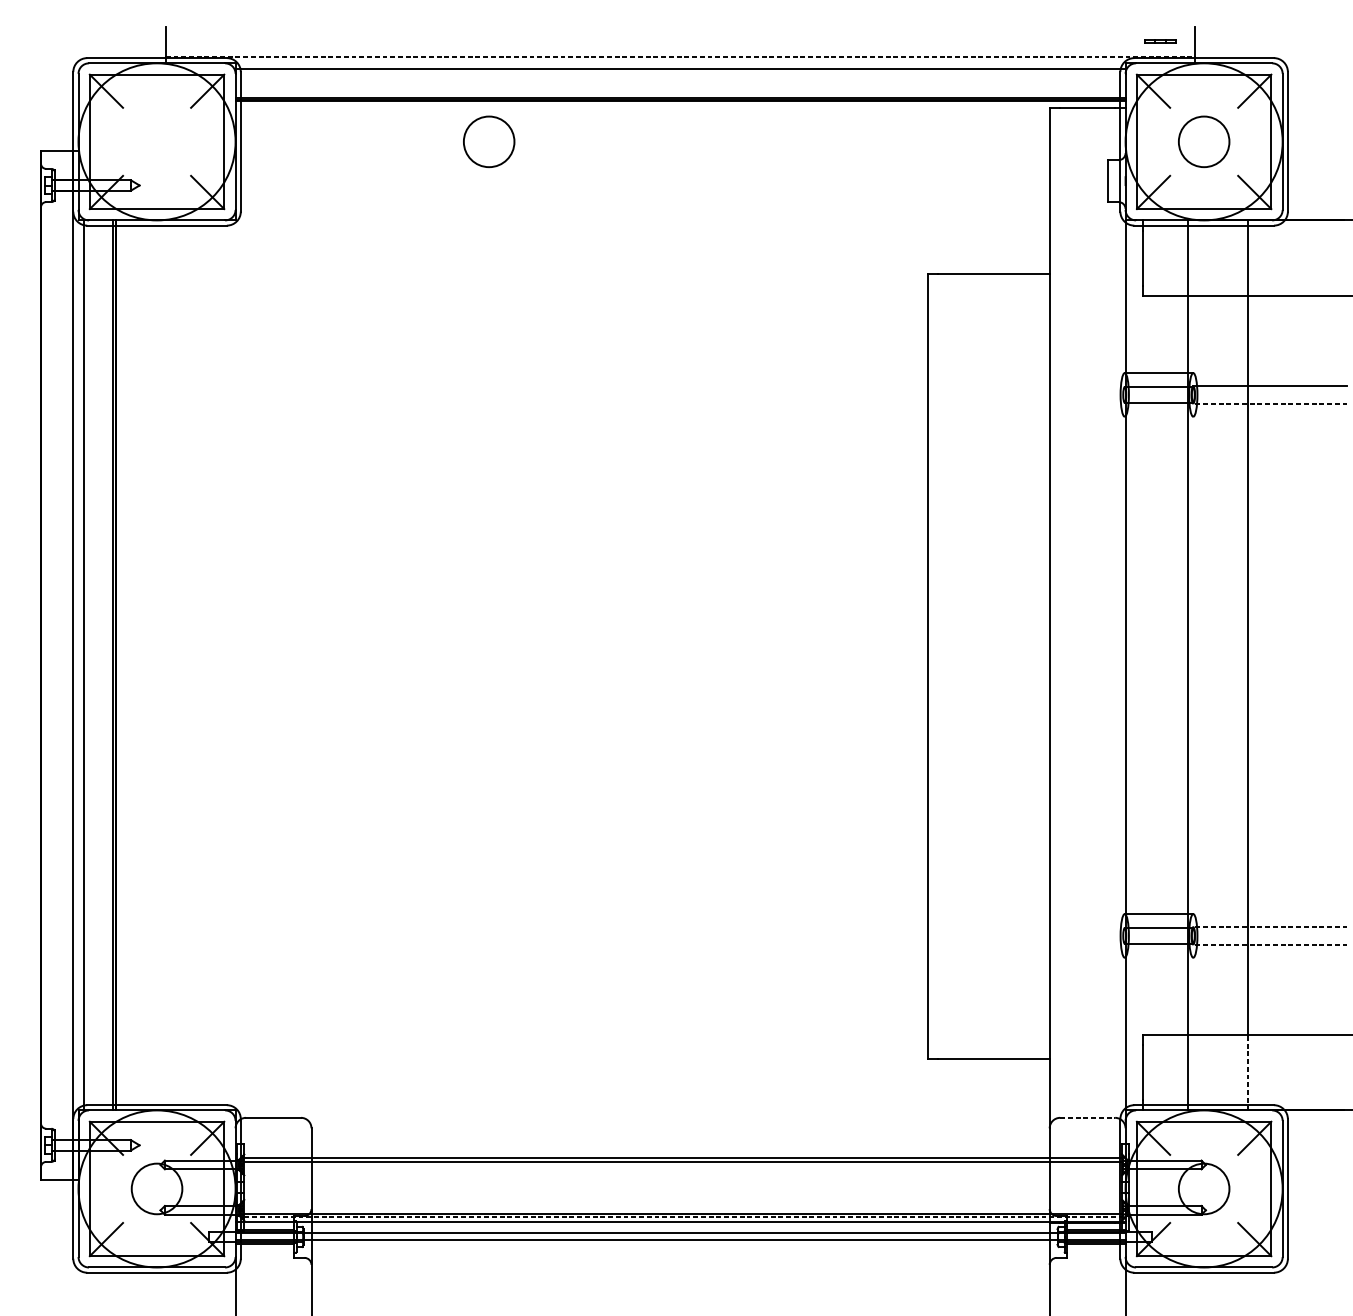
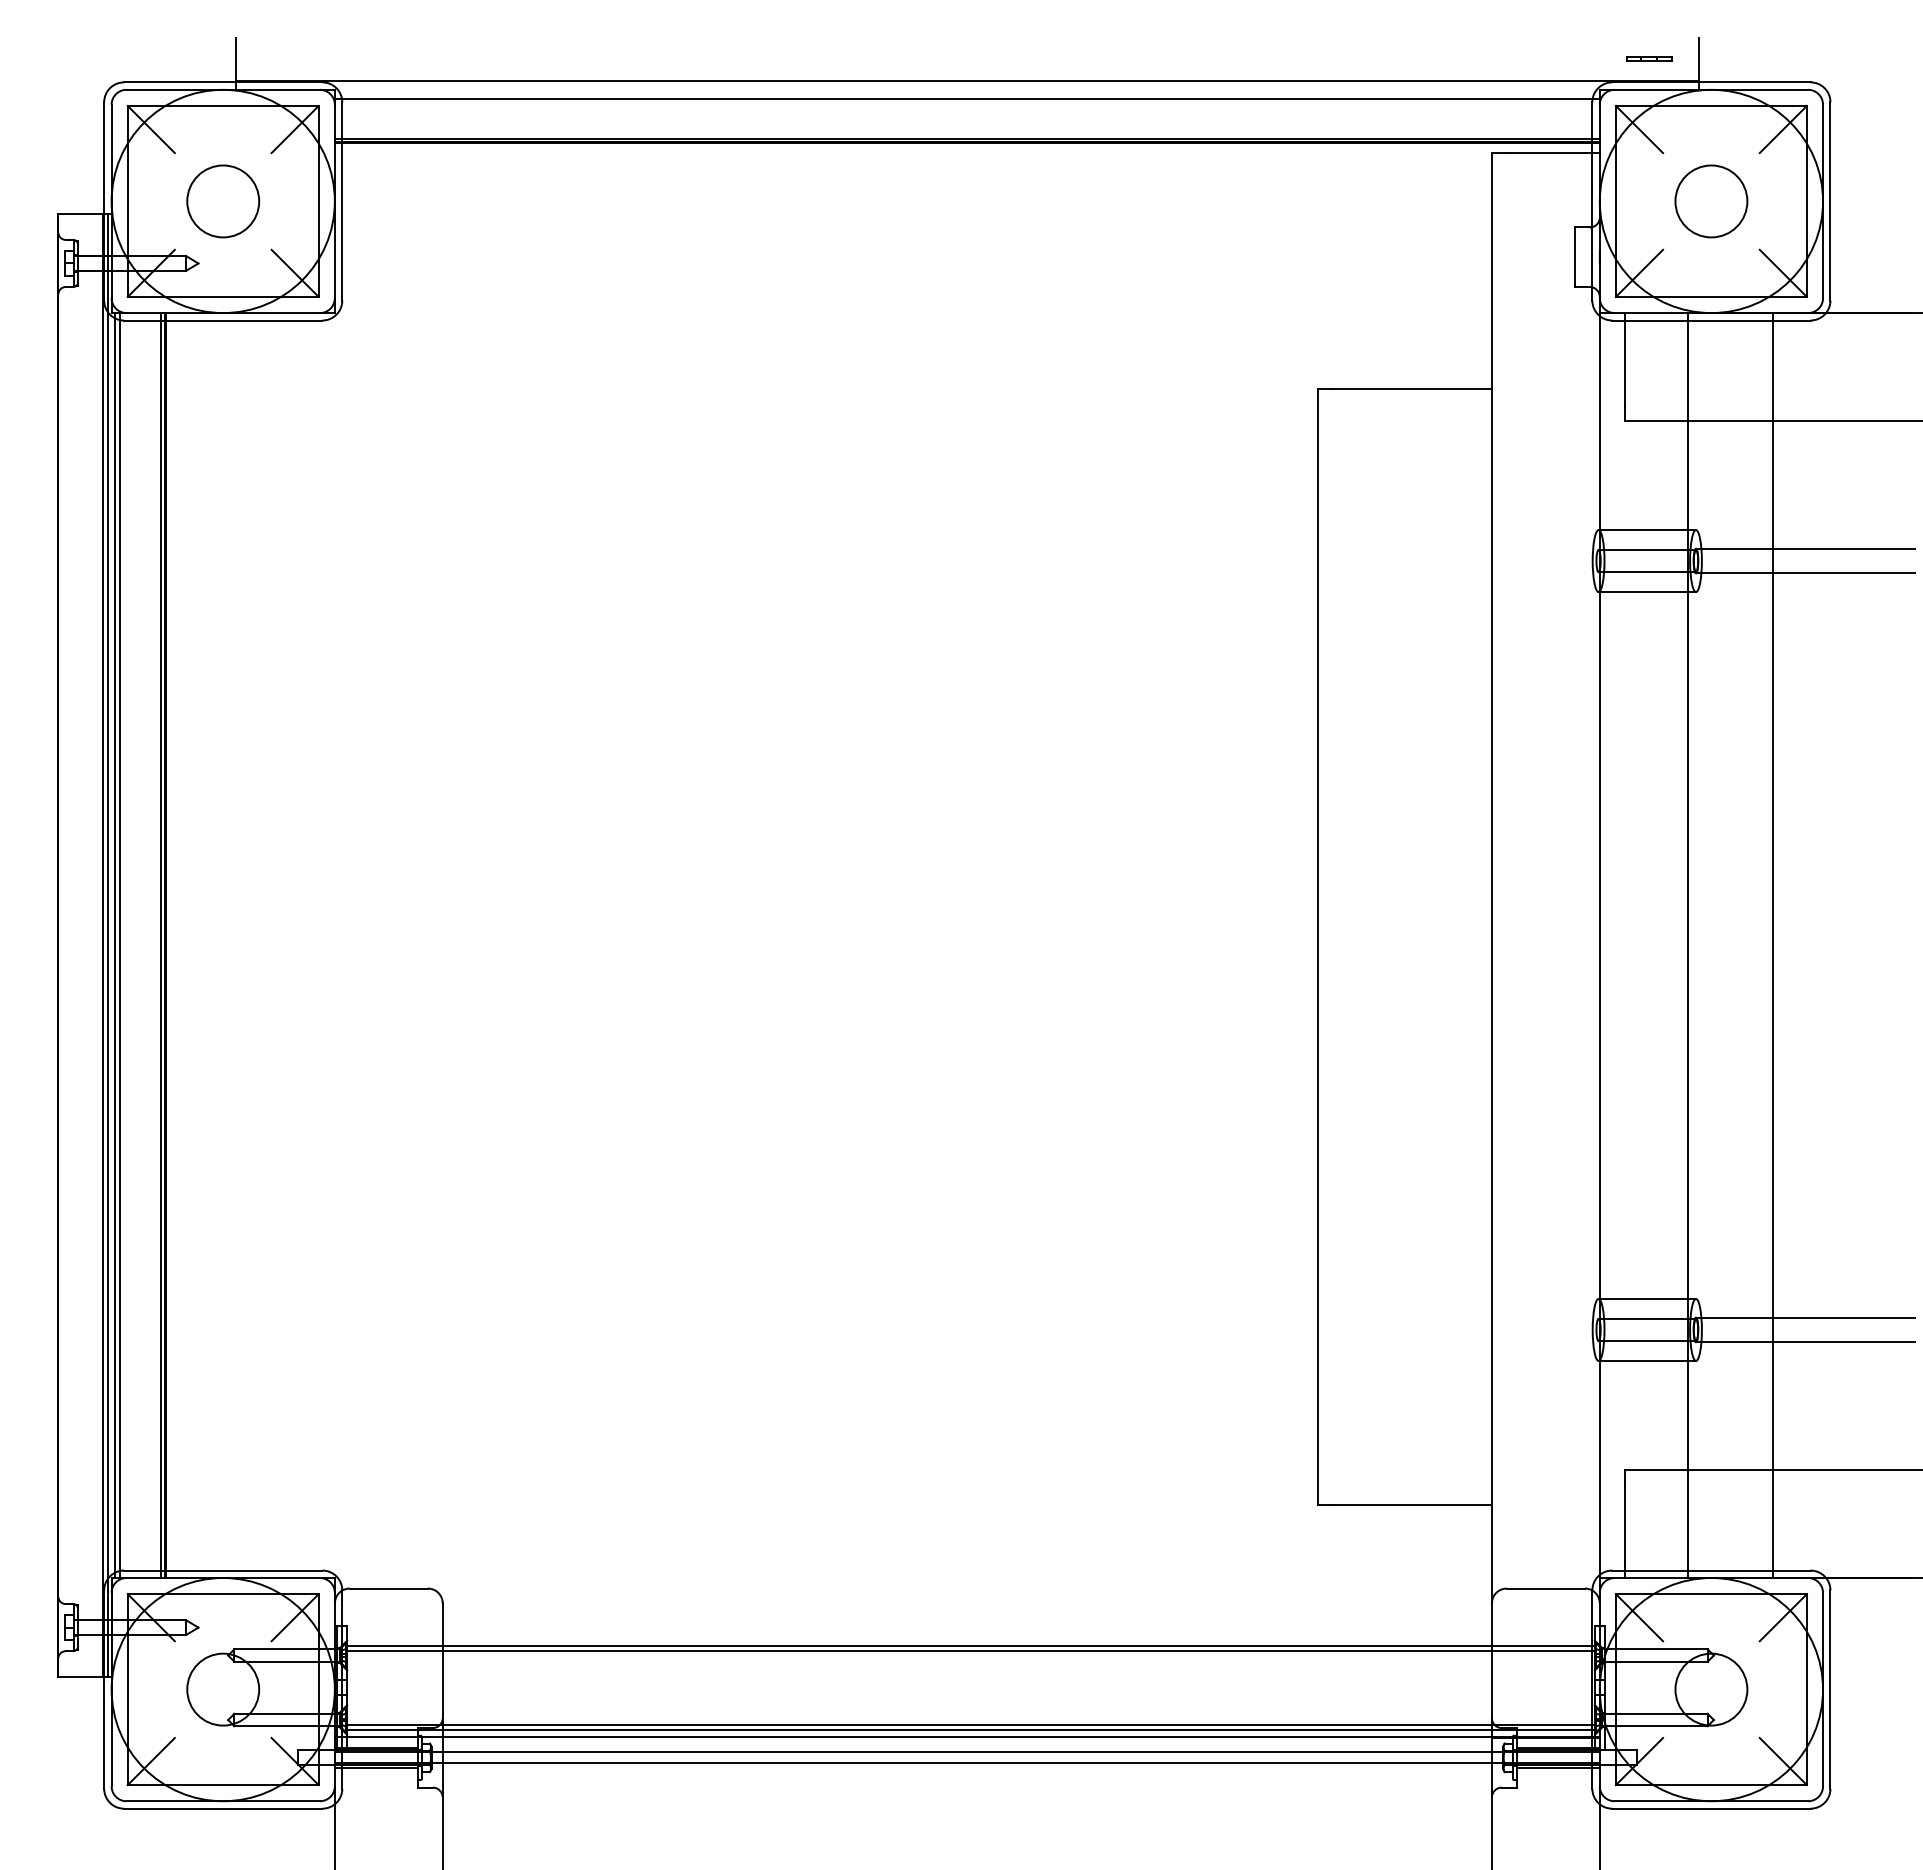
line: (680, 57) -> (967, 81), dashed -> solid
circle: (489, 141) -> (223, 201), moved
line: (1270, 403) -> (1805, 573), dashed -> solid
line: (1158, 417) -> (1646, 592), added
line: (76, 665) -> (108, 945), added
line: (81, 665) -> (115, 945), added
line: (1270, 927) -> (1805, 1317), dashed -> solid
line: (1270, 944) -> (1805, 1342), dashed -> solid
line: (1158, 957) -> (1646, 1360), added
line: (1247, 1072) -> (1773, 1524), dashed -> solid
line: (1088, 1117) -> (1546, 1588), dashed -> solid
line: (682, 1217) -> (969, 1729), dashed -> solid

